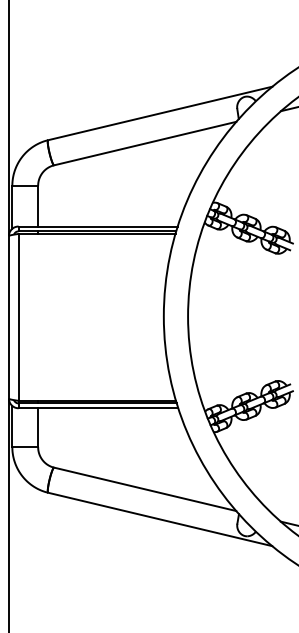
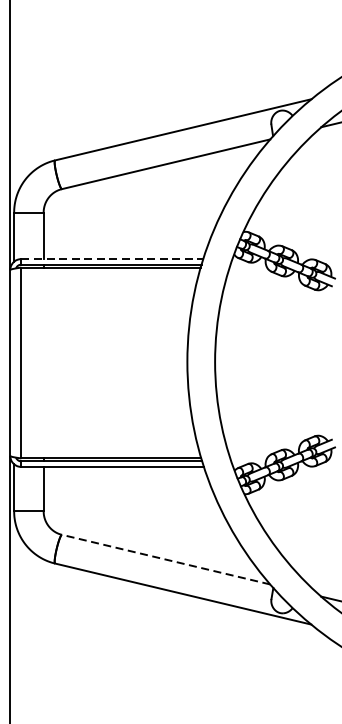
line: (98, 226) -> (112, 259), solid -> dashed
line: (145, 489) -> (166, 559), solid -> dashed

